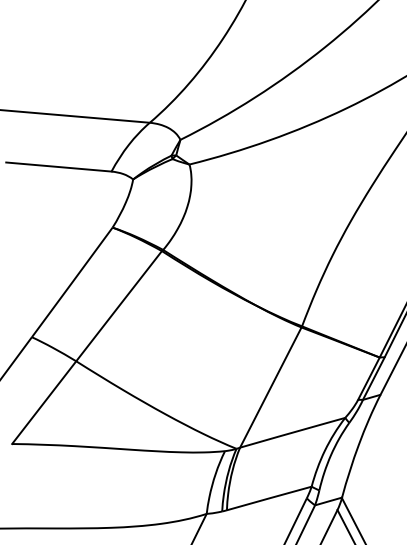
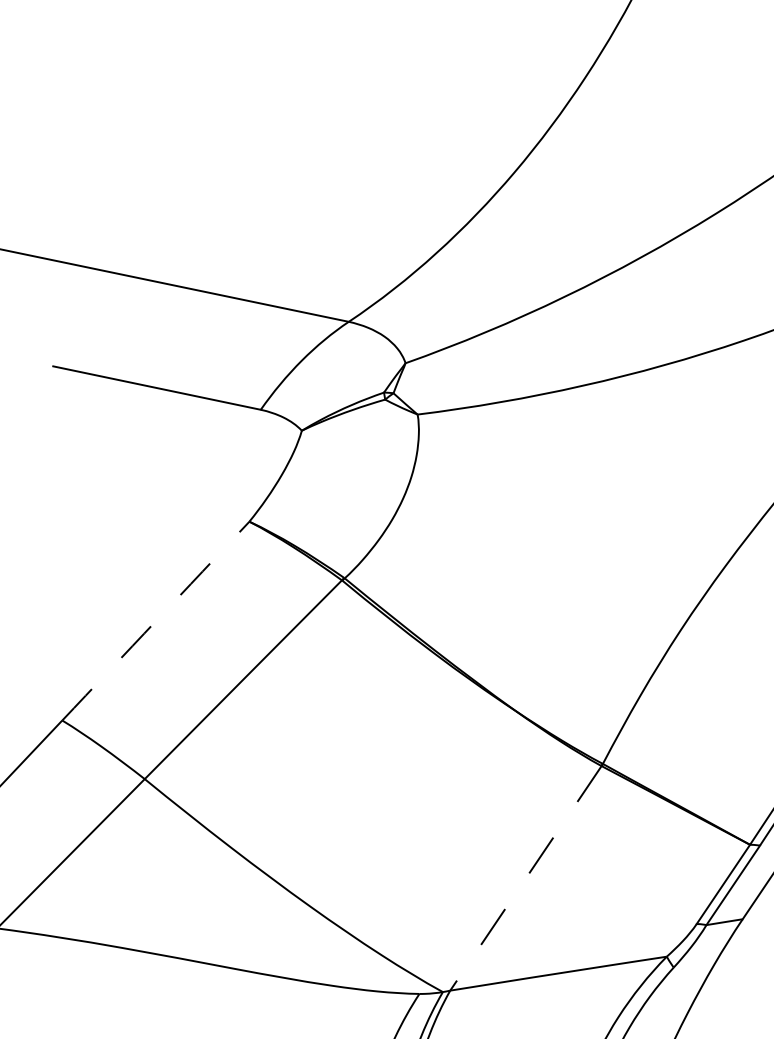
arc: (72, 282) -> (156, 621), solid -> dashed
line: (270, 388) -> (525, 880), solid -> dashed

